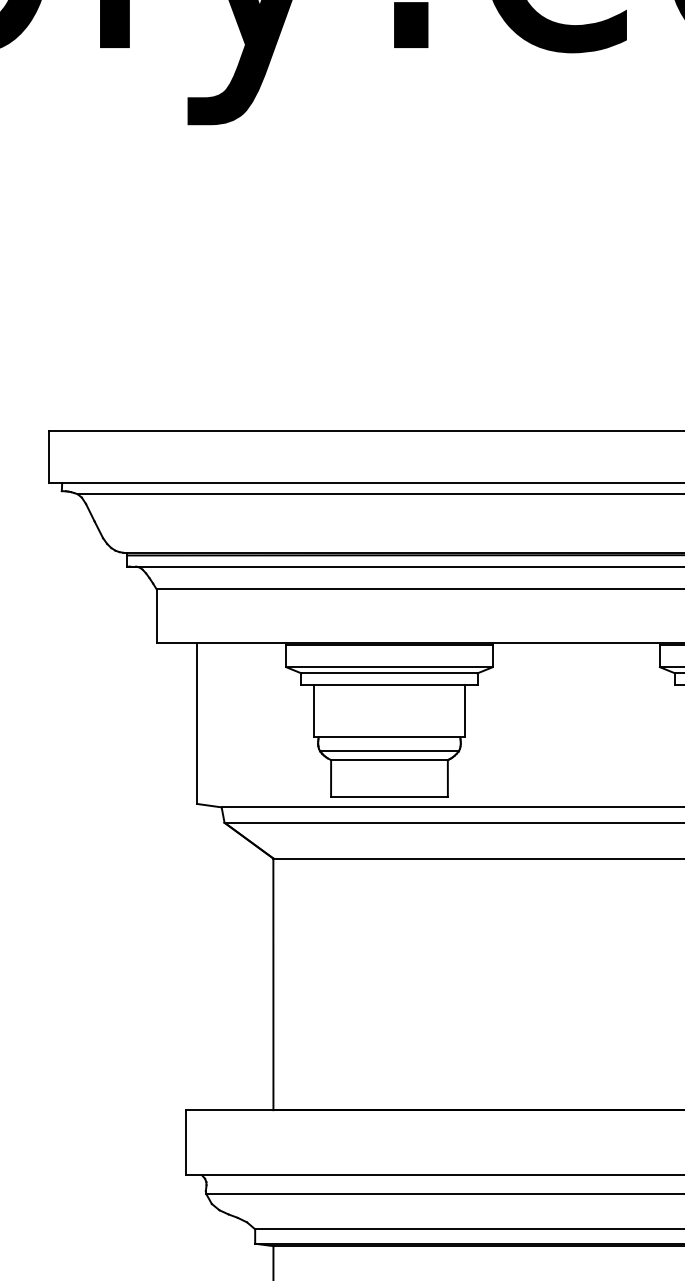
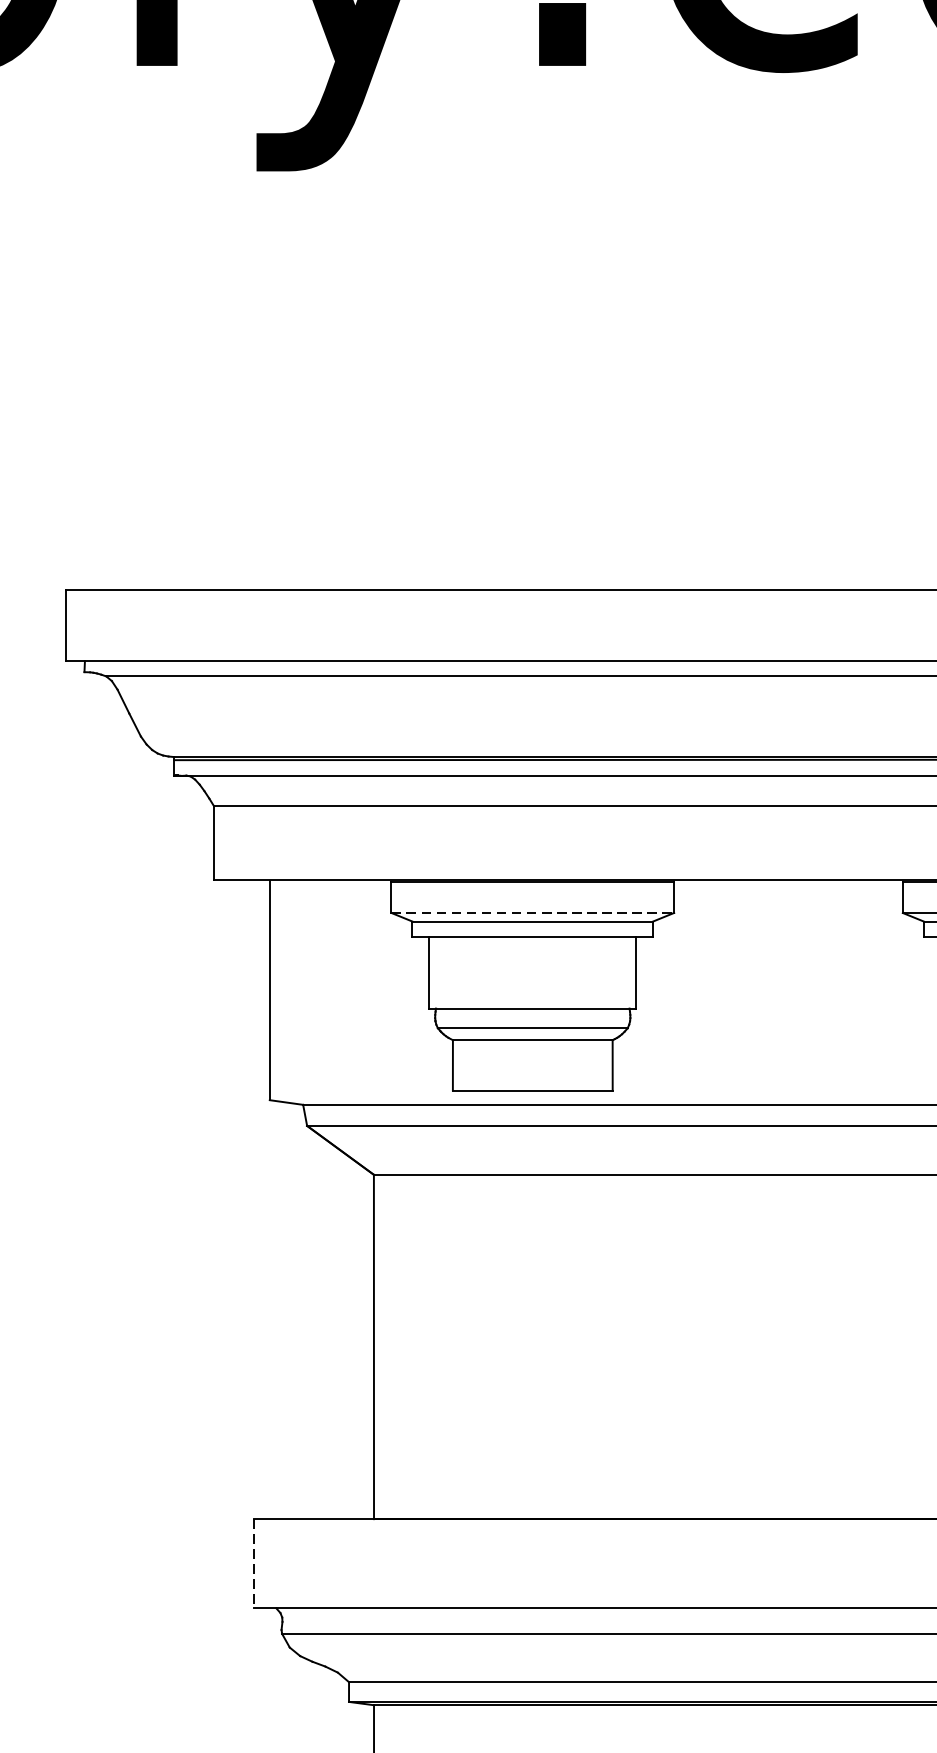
line: (389, 667) -> (532, 913), solid -> dashed
line: (185, 1142) -> (253, 1563), solid -> dashed

